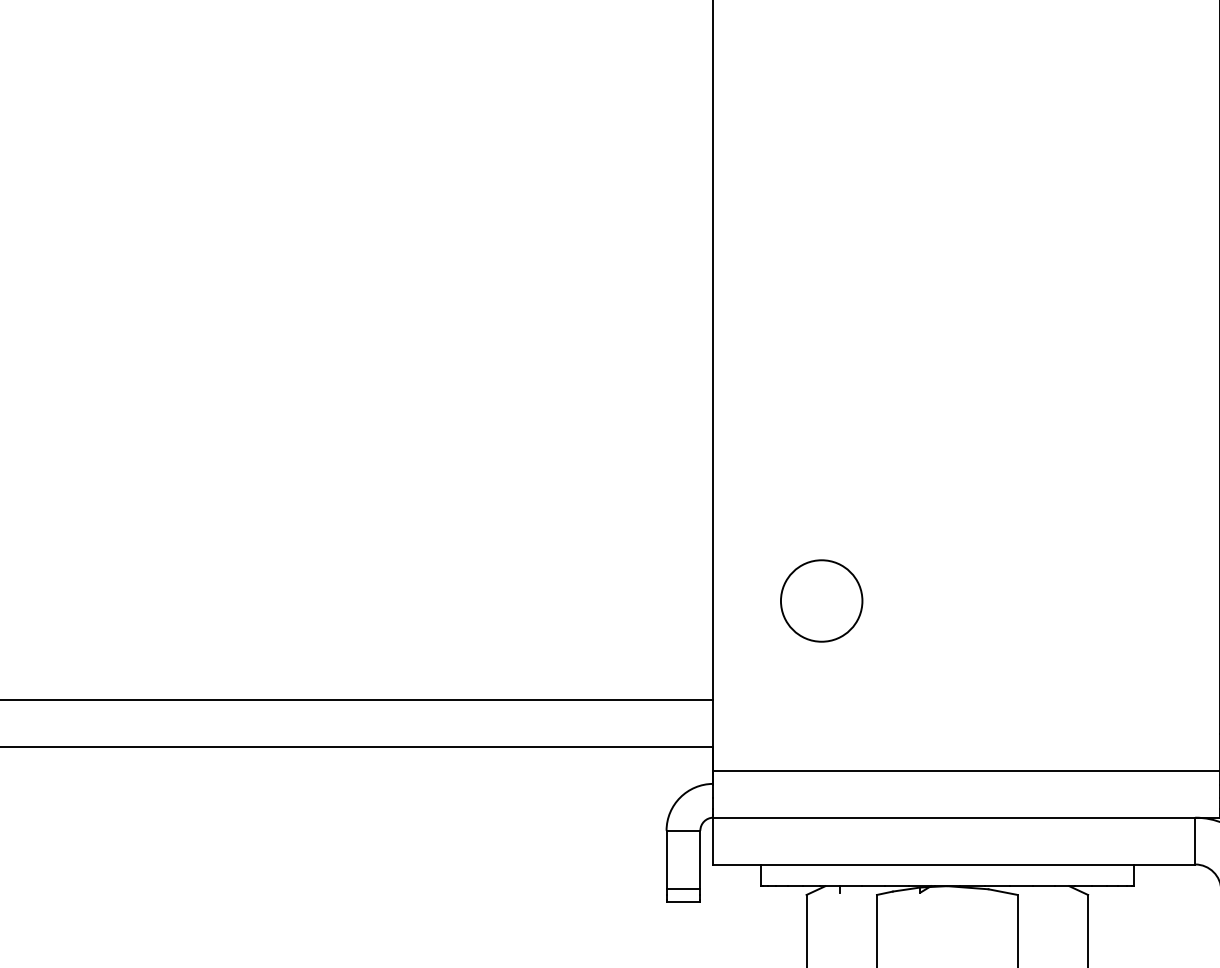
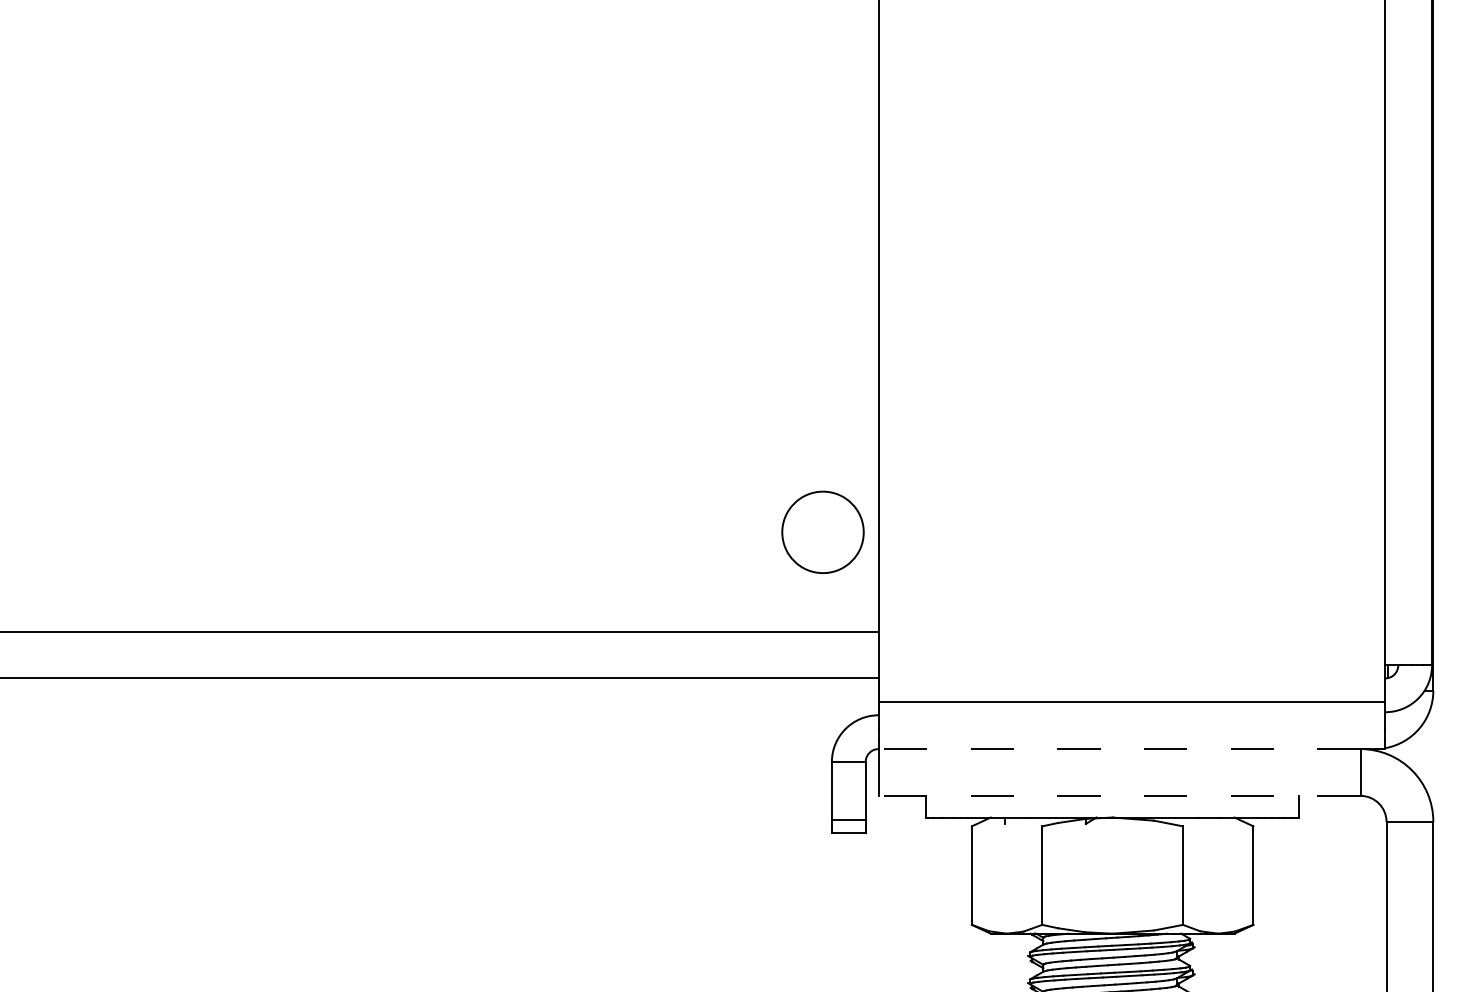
circle: (821, 600) -> (822, 531), moved
line: (954, 818) -> (1119, 749), solid -> dashed
line: (954, 864) -> (1119, 795), solid -> dashed

